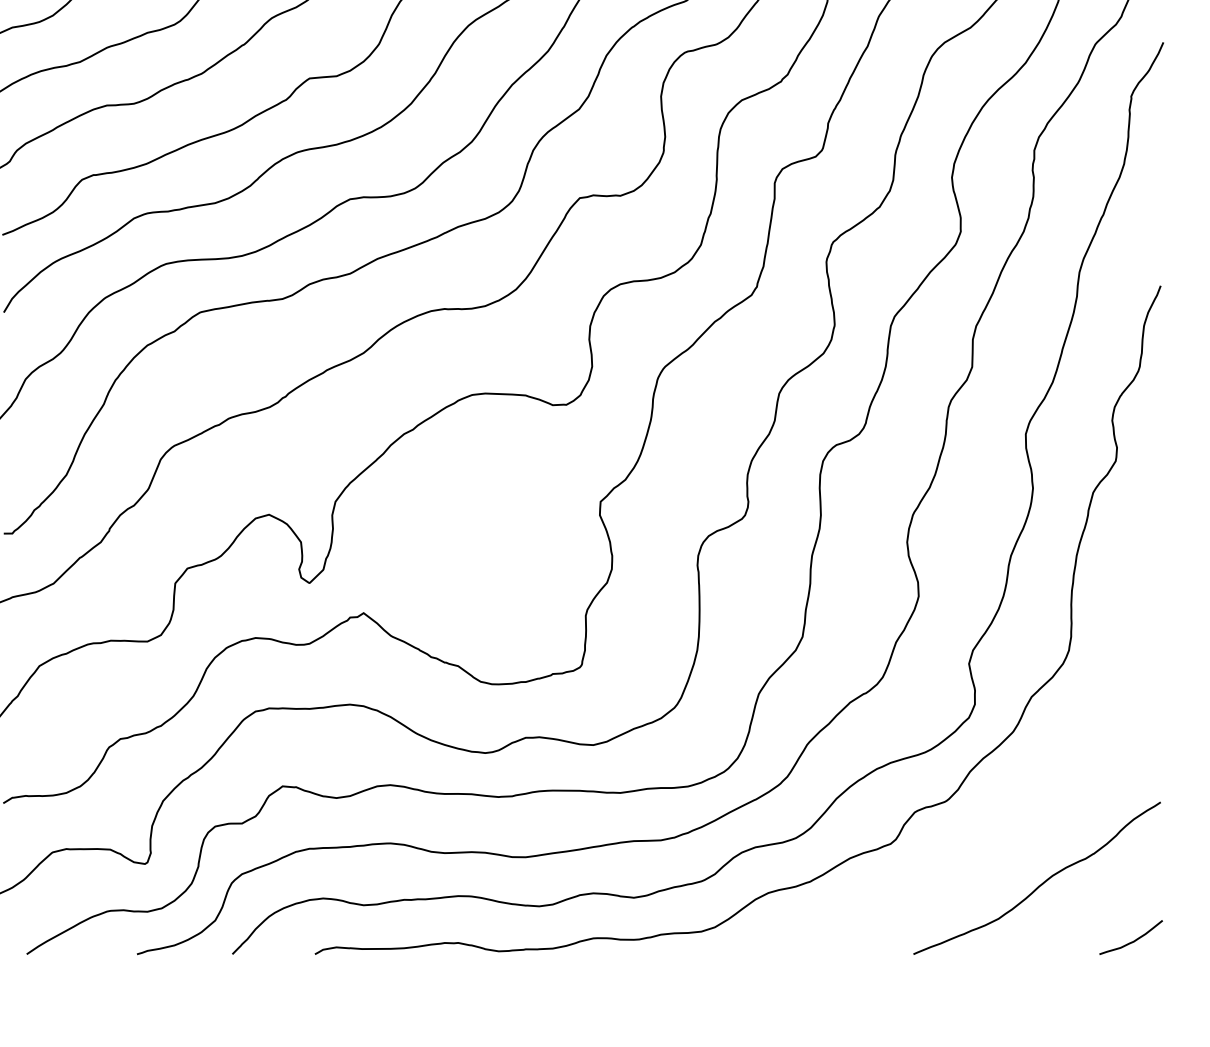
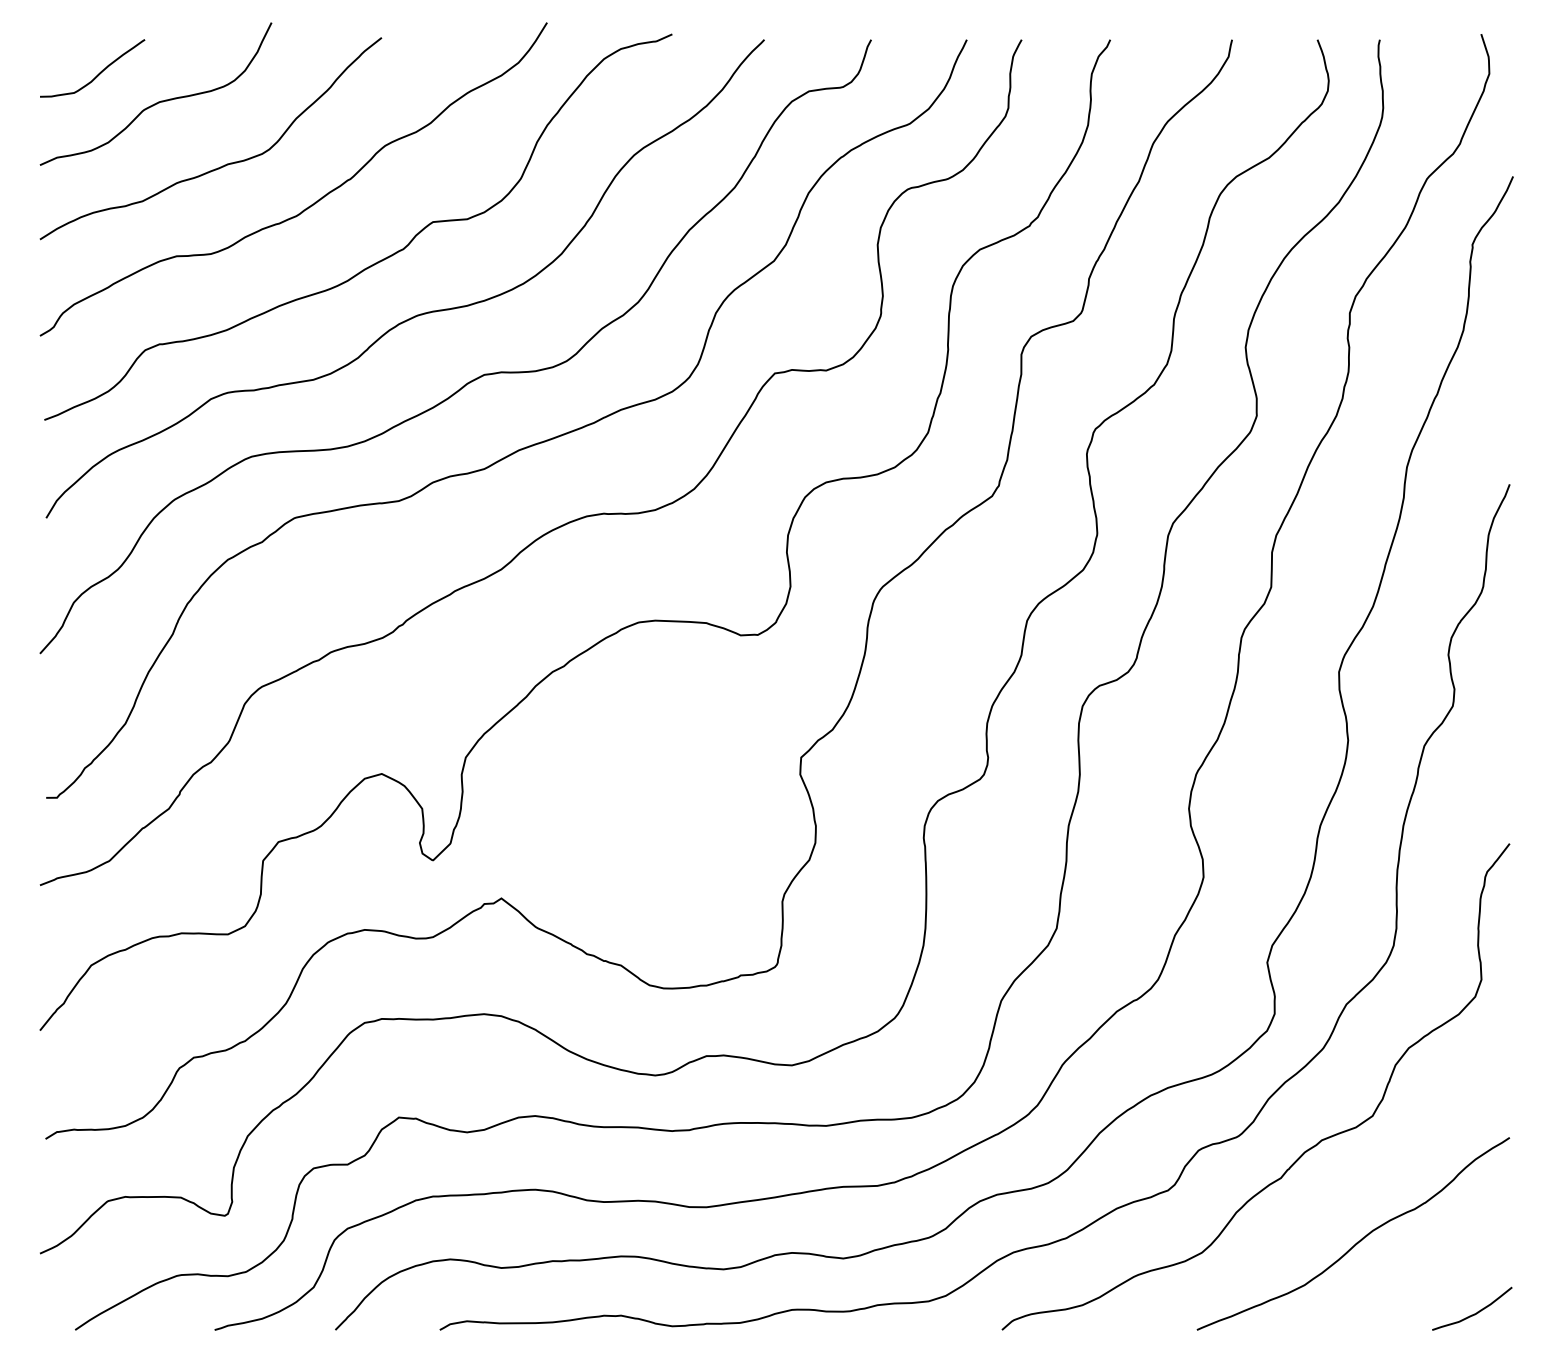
curve: (999, 812) -> (1305, 1150), added

